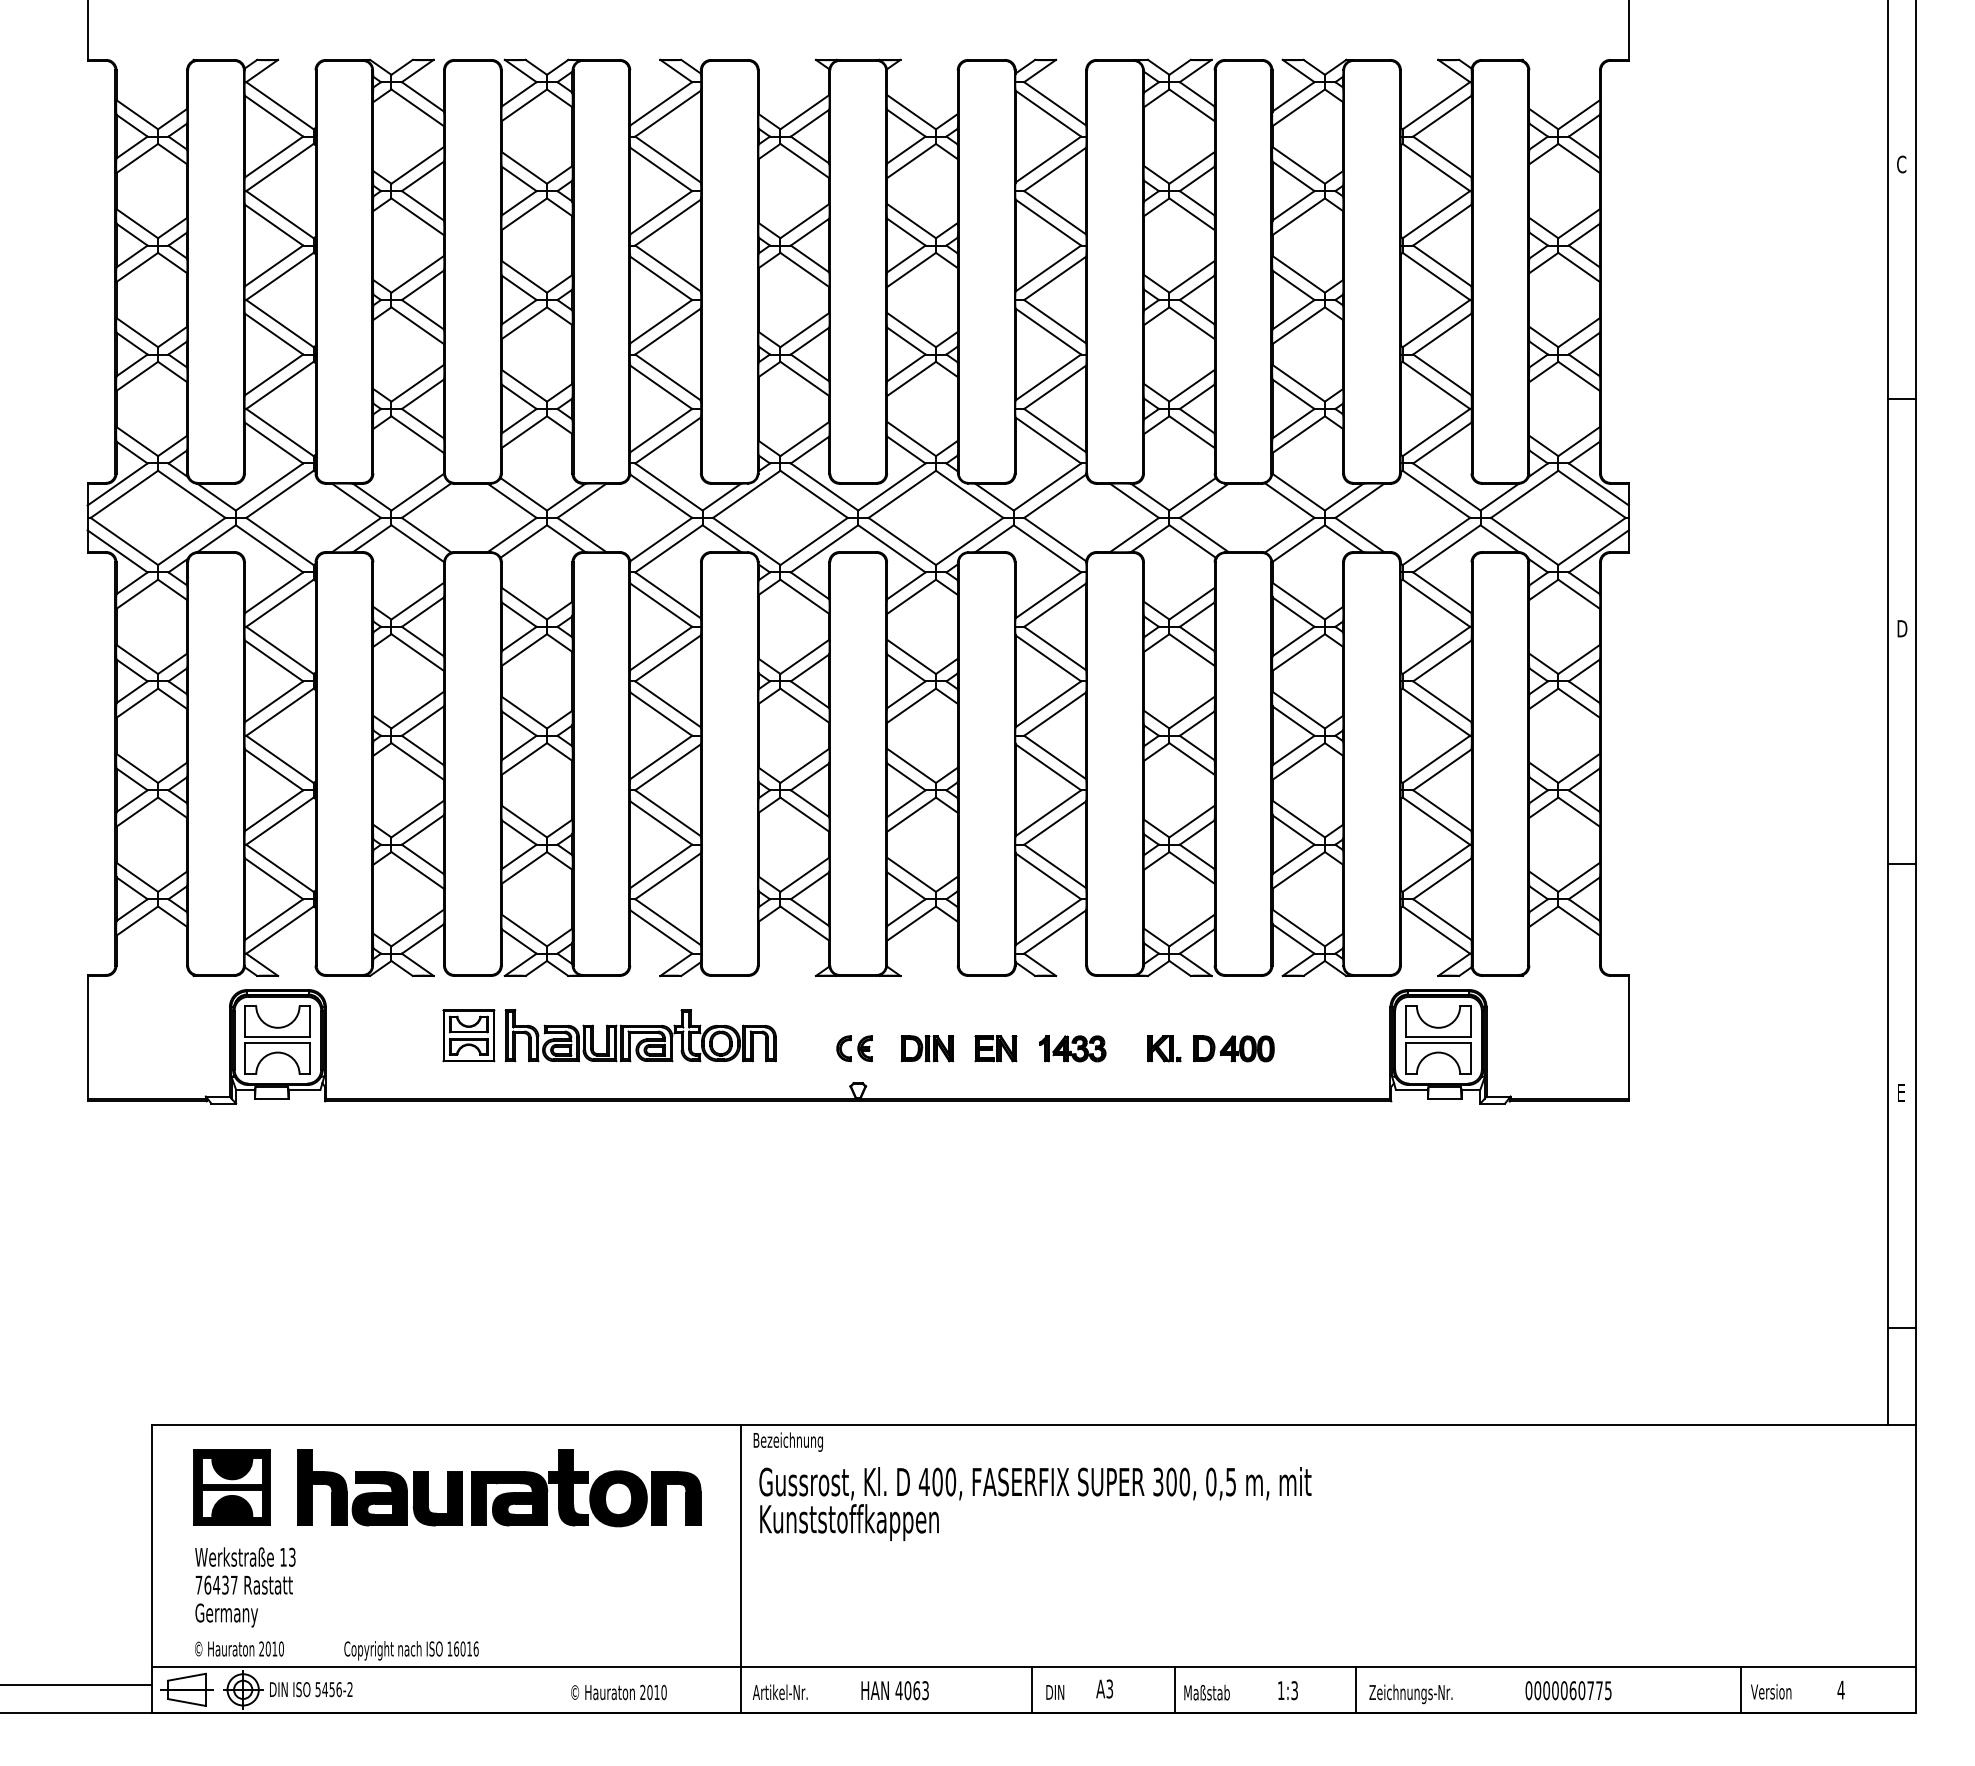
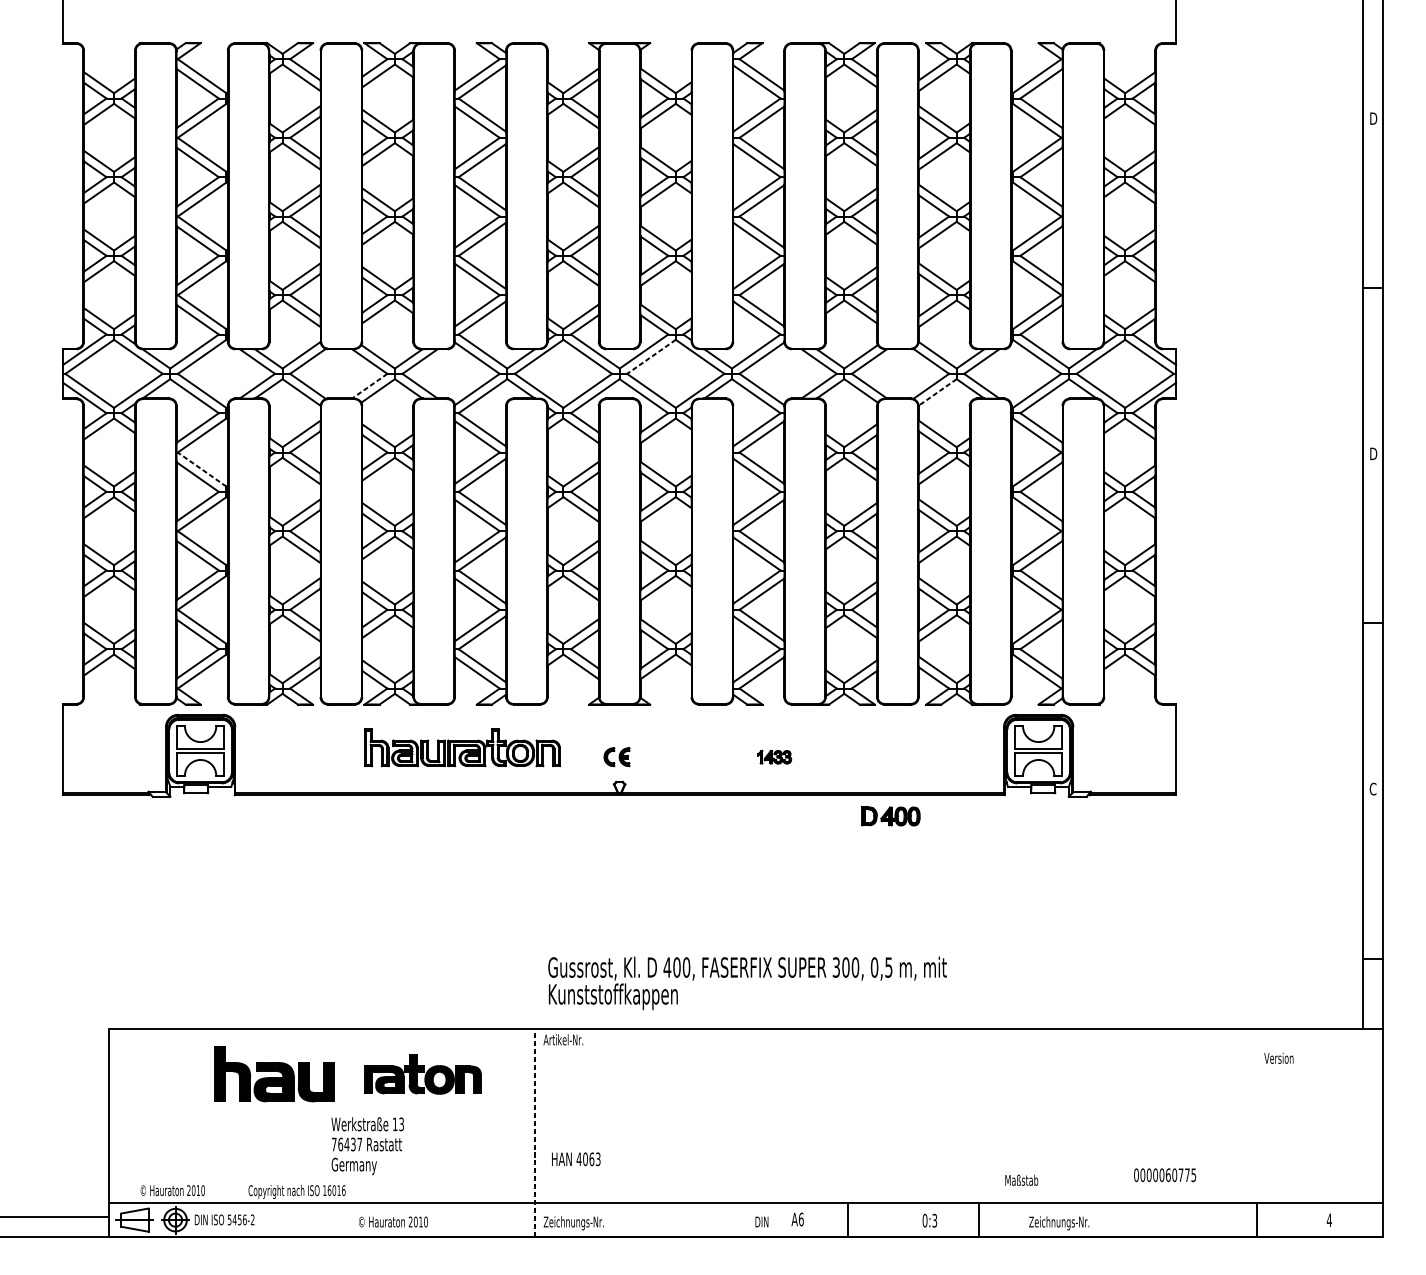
text: (1902, 164) -> (1373, 118), C -> D
line: (901, 494) -> (650, 356), solid -> dashed
line: (512, 534) -> (370, 385), solid -> dashed
line: (1298, 543) -> (937, 392), solid -> dashed
line: (279, 650) -> (201, 469), solid -> dashed
part: (468, 1035) -> (338, 747), removed
part: (926, 1048) -> (668, 757), removed
part: (995, 1048) -> (718, 757), removed
part: (1072, 1048) -> (774, 757), size x0.7
part: (1164, 1048) -> (840, 757), removed
part: (1233, 1048) -> (890, 816), moved
text: (1901, 1092) -> (1372, 788), E -> C
text: (787, 1441) -> (568, 1040), Bezeichnung -> Artikel-Nr.
part: (231, 1487) -> (167, 1074), removed
part: (586, 1488) -> (423, 1074), size x0.7
text: (1035, 1503) -> (747, 983), moved
line: (741, 1569) -> (535, 1133), solid -> dashed
text: (245, 1587) -> (367, 1146), moved
text: (1109, 1688) -> (801, 1219), A3 -> A6
line: (1031, 1689) -> (744, 1219), removed
text: (894, 1690) -> (575, 1159), moved
text: (1280, 1690) -> (924, 1220), 1:3 -> 0:3
text: (1568, 1690) -> (1165, 1175), moved
text: (1771, 1691) -> (1279, 1058), moved
text: (618, 1692) -> (393, 1222), moved
text: (1206, 1692) -> (1021, 1180), moved
text: (794, 1694) -> (573, 1223), Artikel-Nr. -> Zeichnungs-Nr.
text: (1410, 1694) -> (1058, 1223), moved

